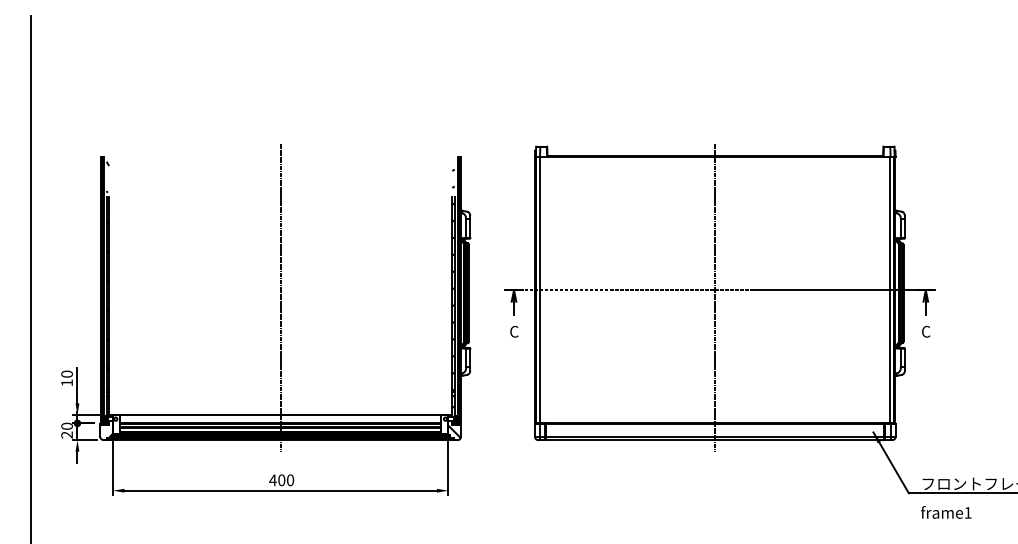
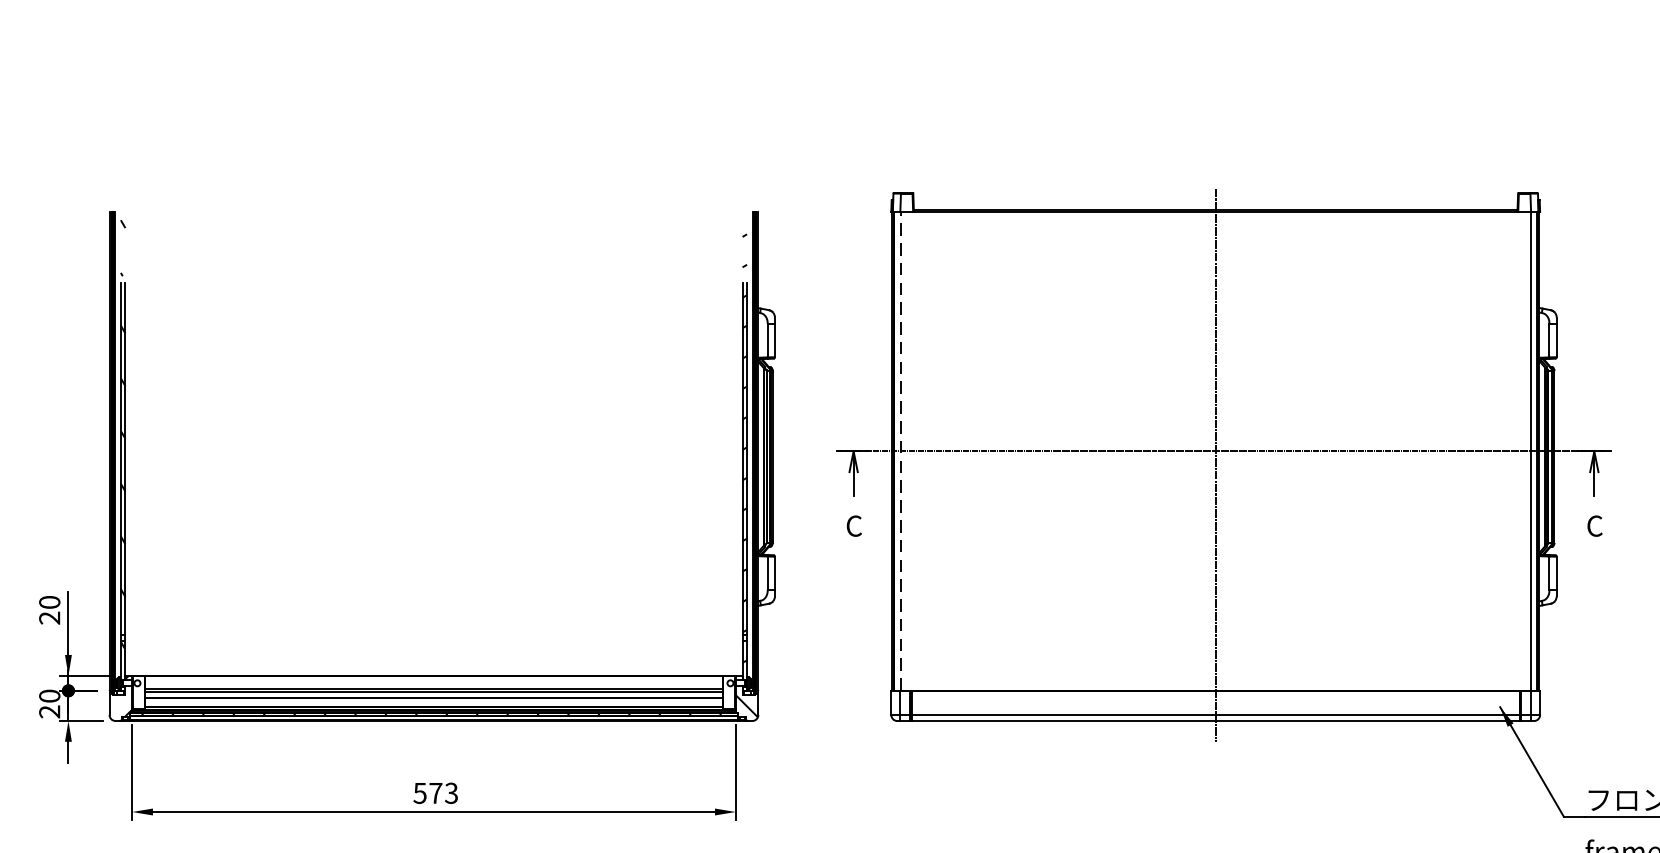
line: (540, 289) -> (901, 450), solid -> dashed
line: (280, 297) -> (433, 464), removed
text: (66, 382) -> (48, 617), 10 -> 20
text: (281, 480) -> (435, 793), 400 -> 573

